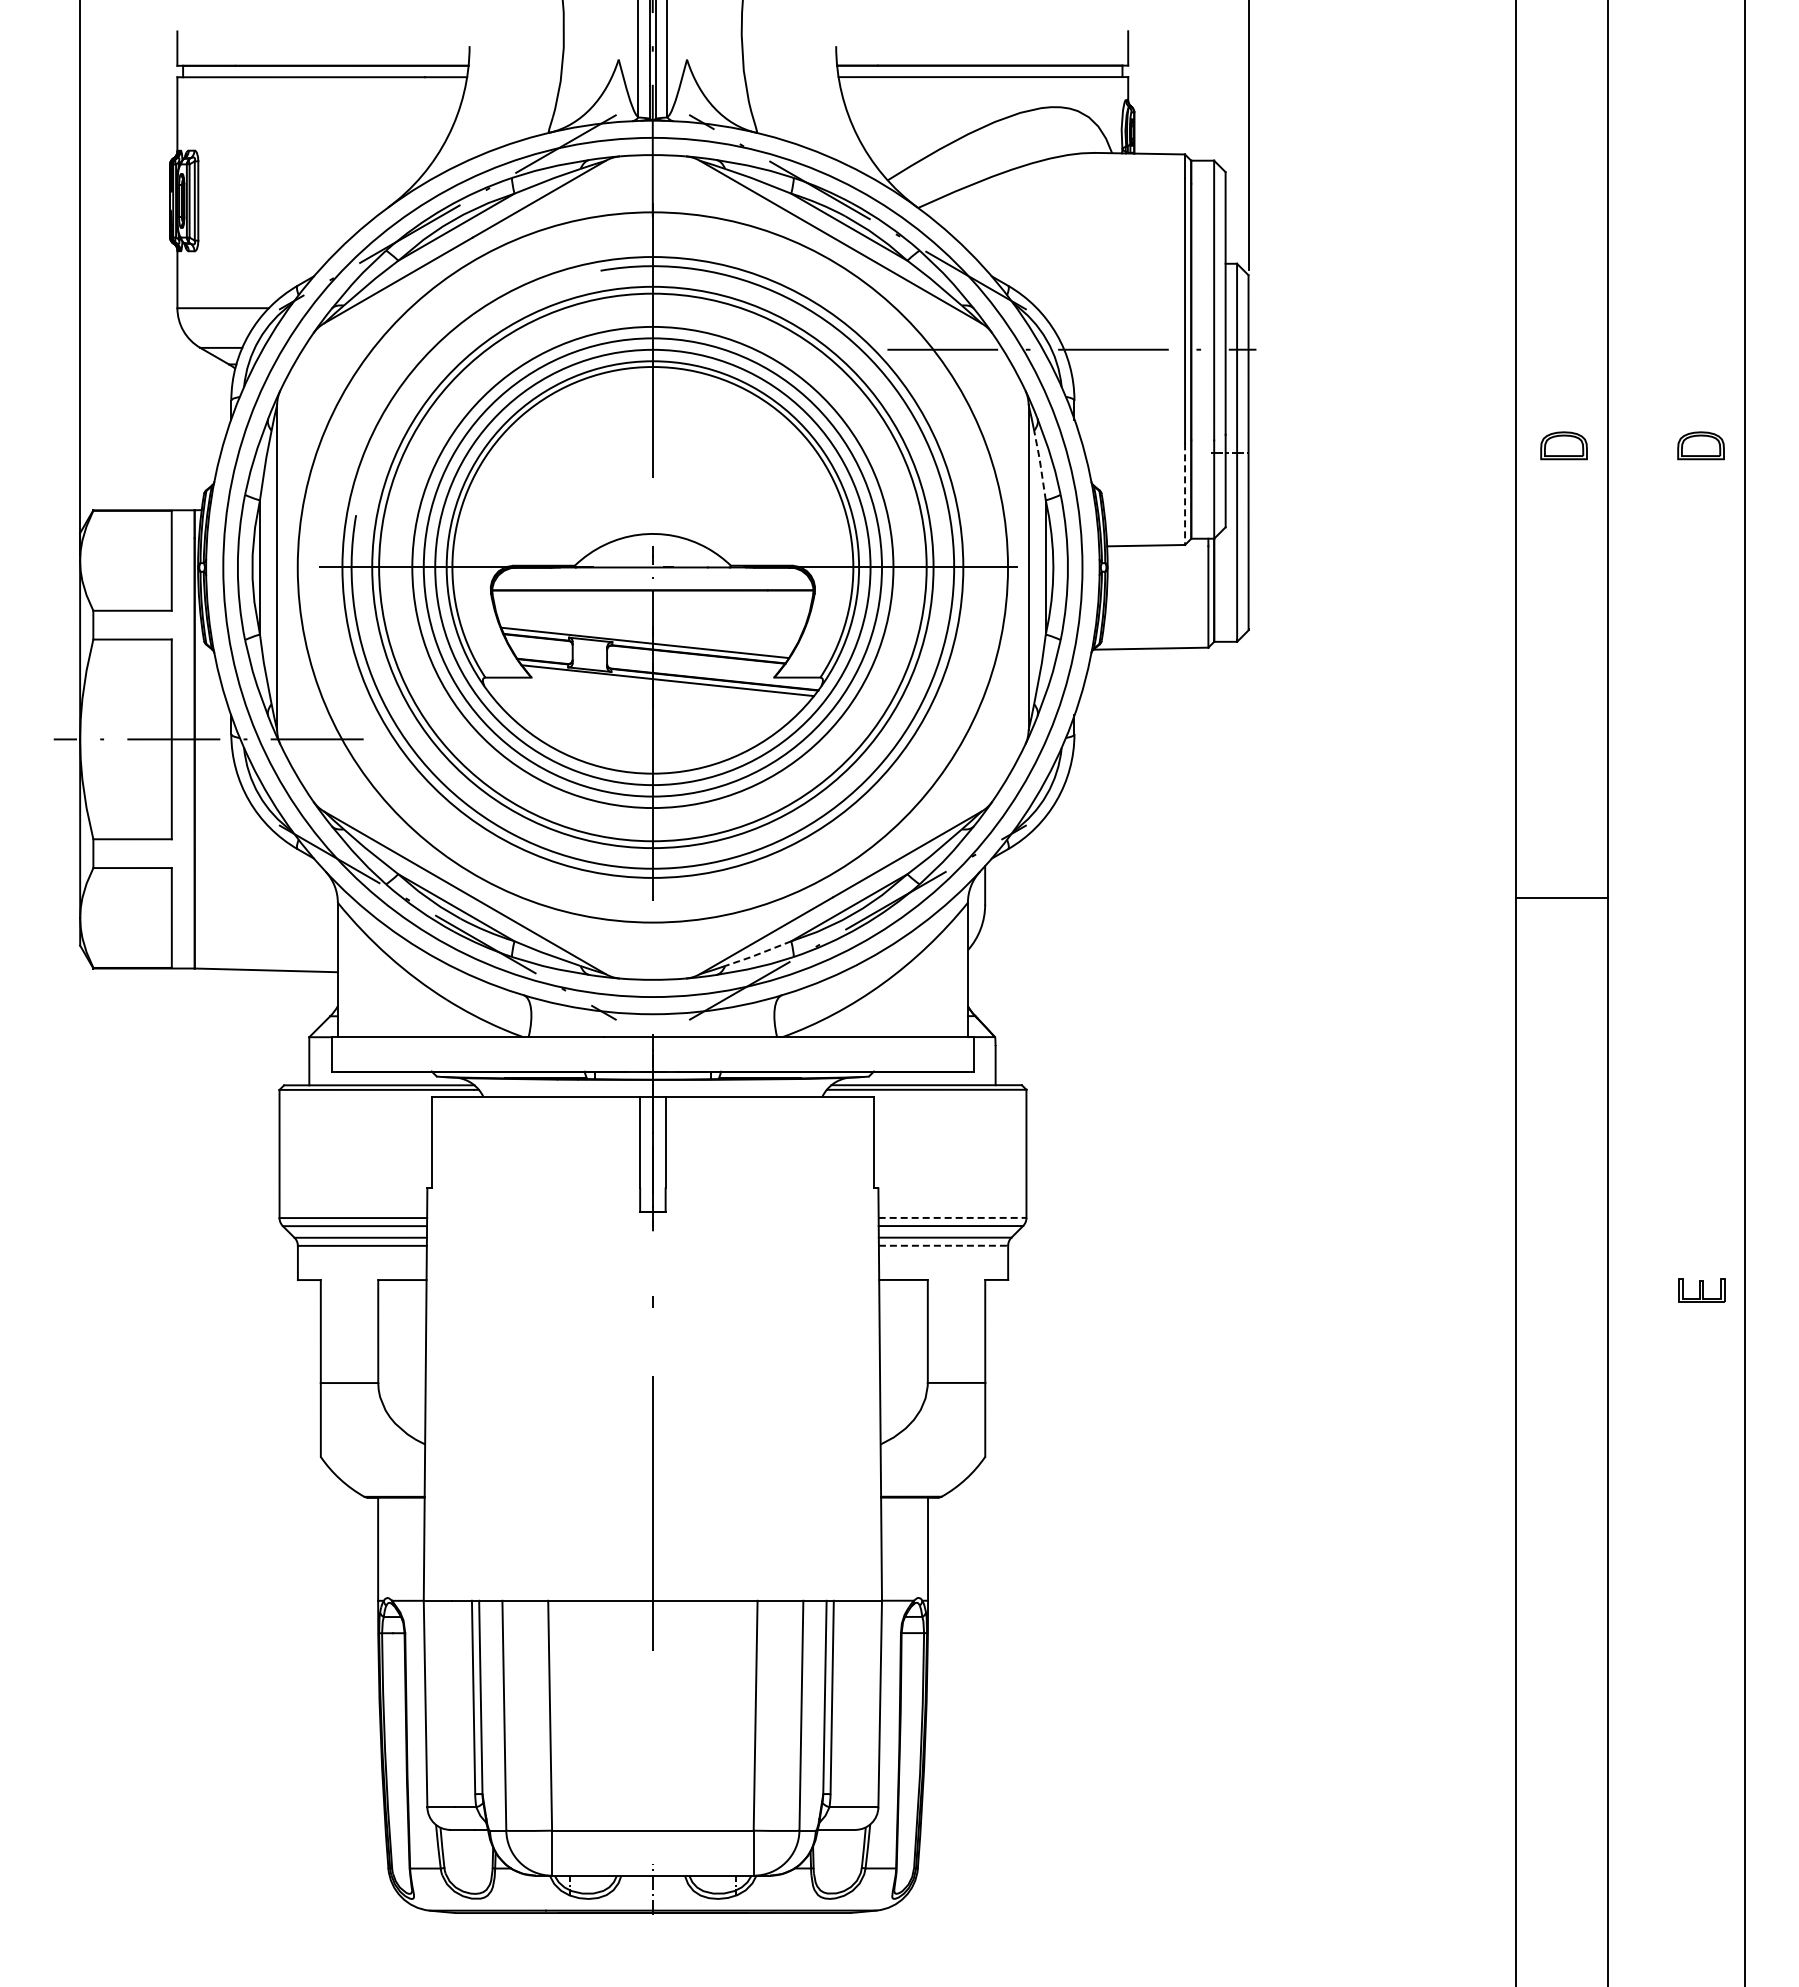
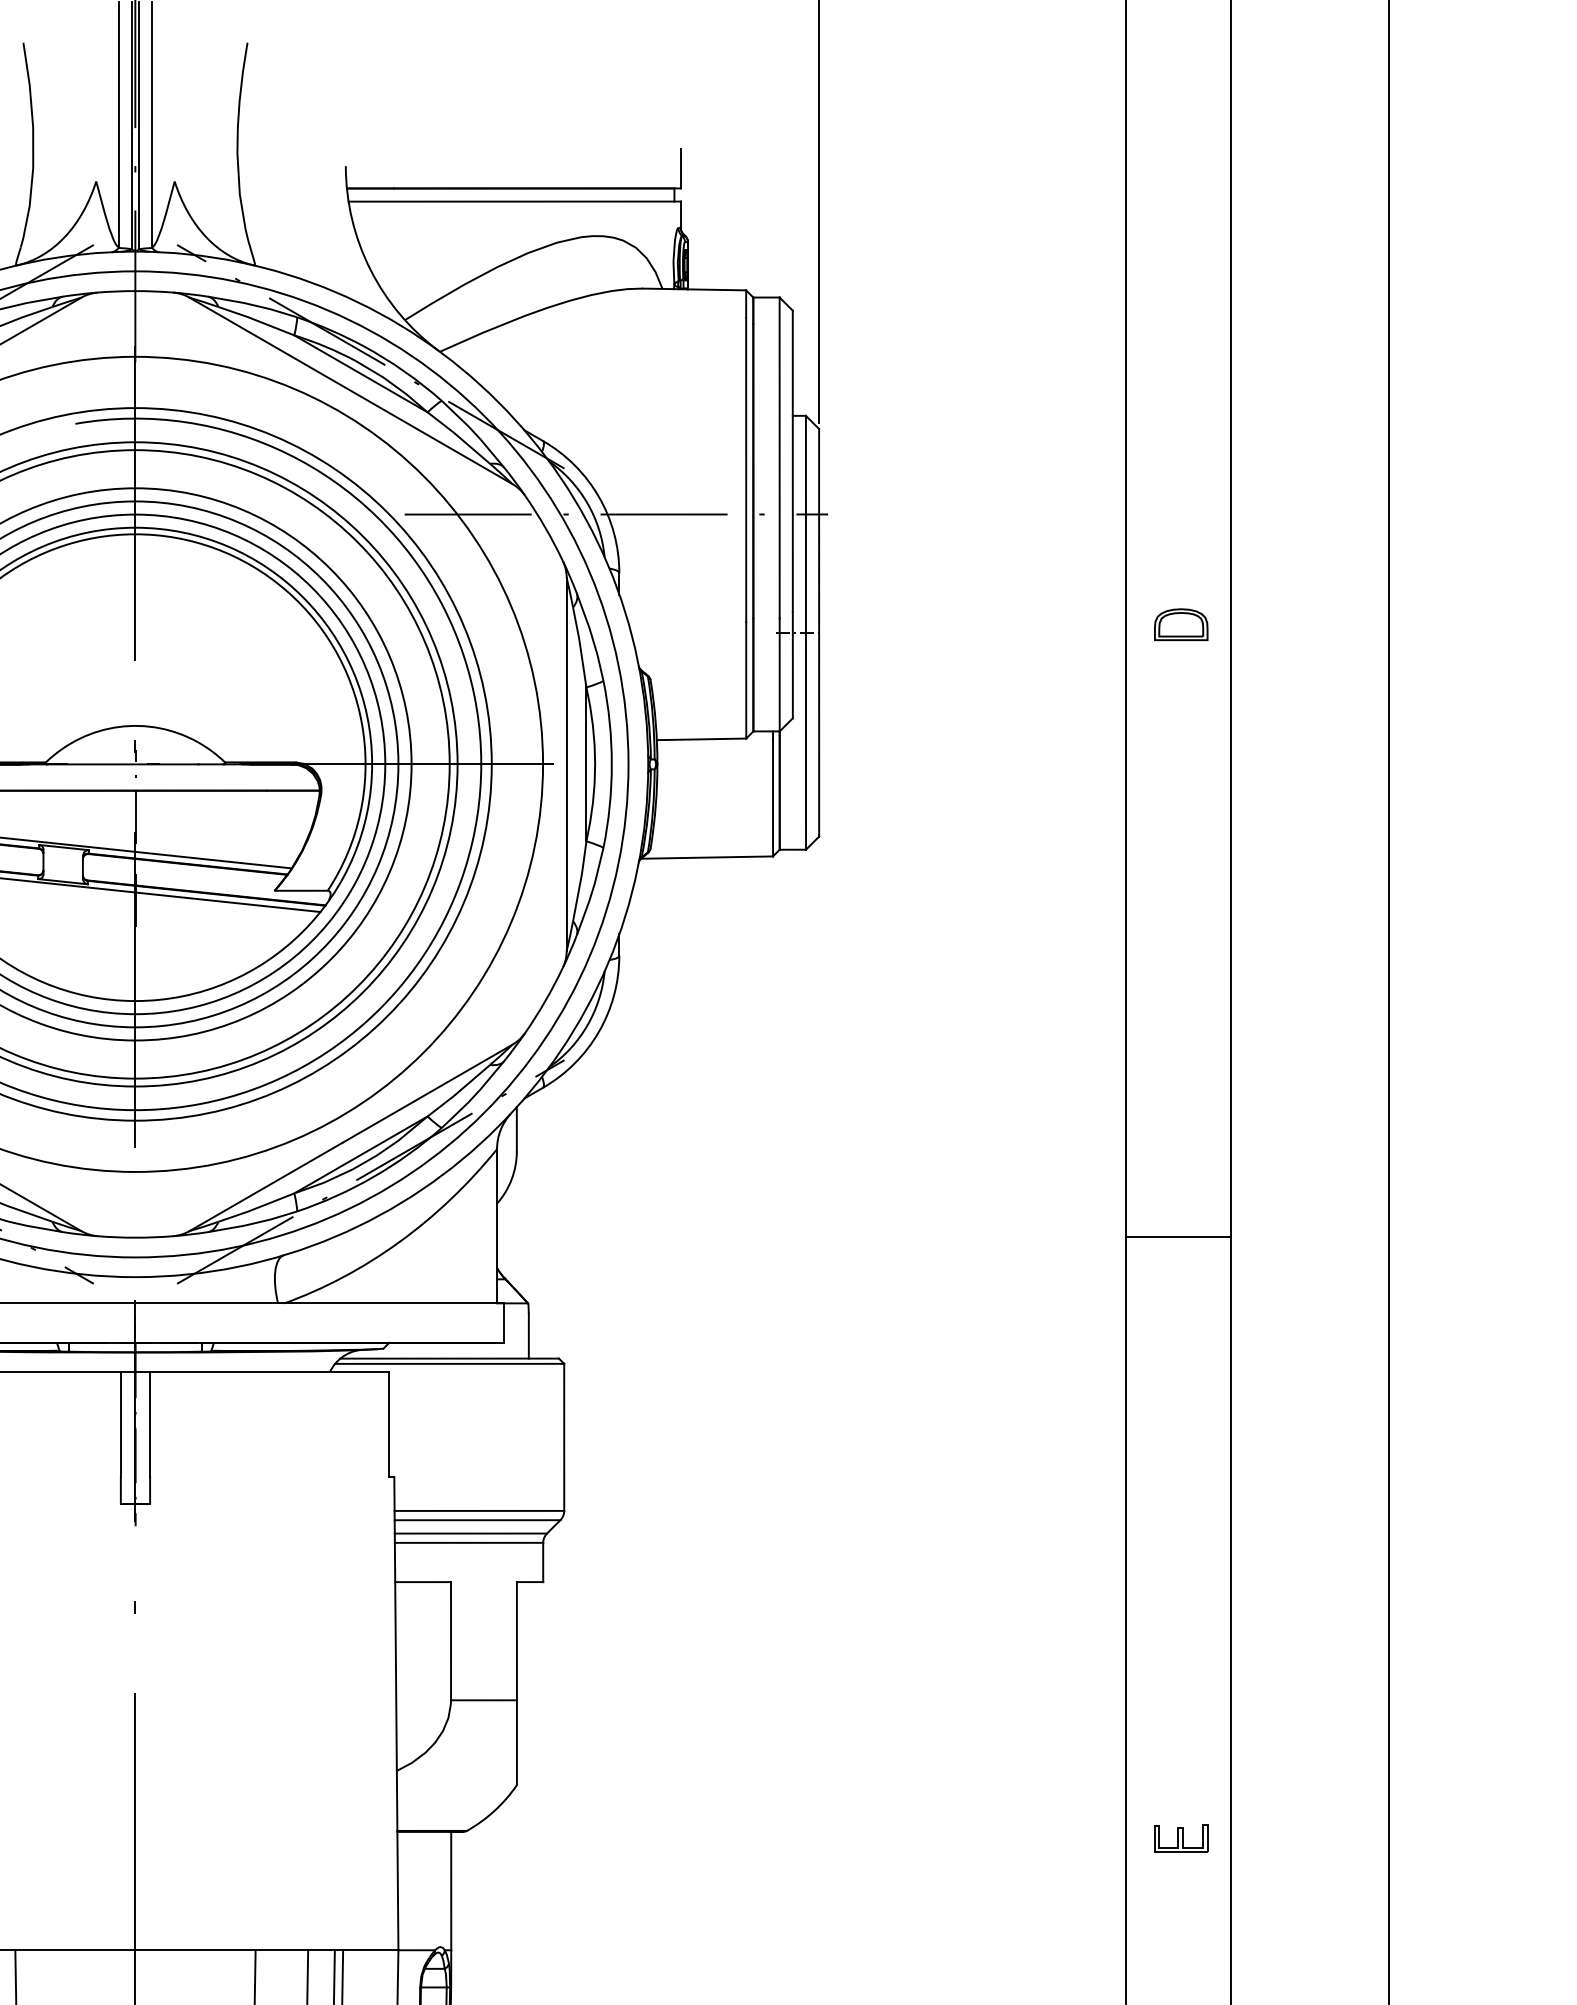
part: (1700, 445) -> (1337, 624), removed
line: (1040, 464) -> (580, 646), dashed -> solid
line: (1185, 494) -> (746, 680), dashed -> solid
line: (1561, 897) -> (1178, 1236), moved
line: (757, 954) -> (255, 1208), dashed -> solid
line: (952, 1217) -> (479, 1510), dashed -> solid
line: (943, 1245) -> (469, 1542), dashed -> solid
part: (1701, 1290) -> (1180, 1838), moved

